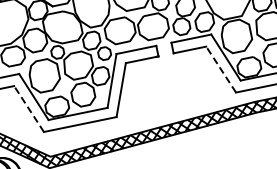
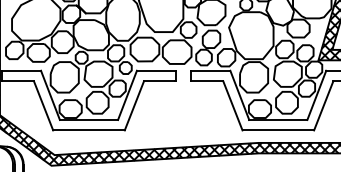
line: (220, 69) -> (232, 105), dashed -> solid
line: (28, 108) -> (43, 105), dashed -> solid

